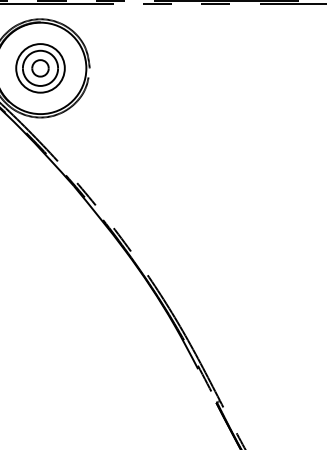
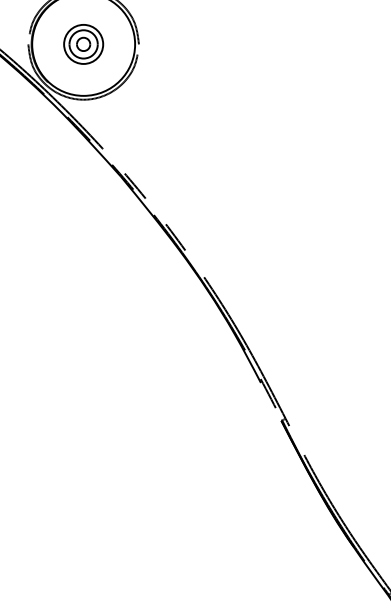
part: (40, 68) -> (83, 44), size x0.71

